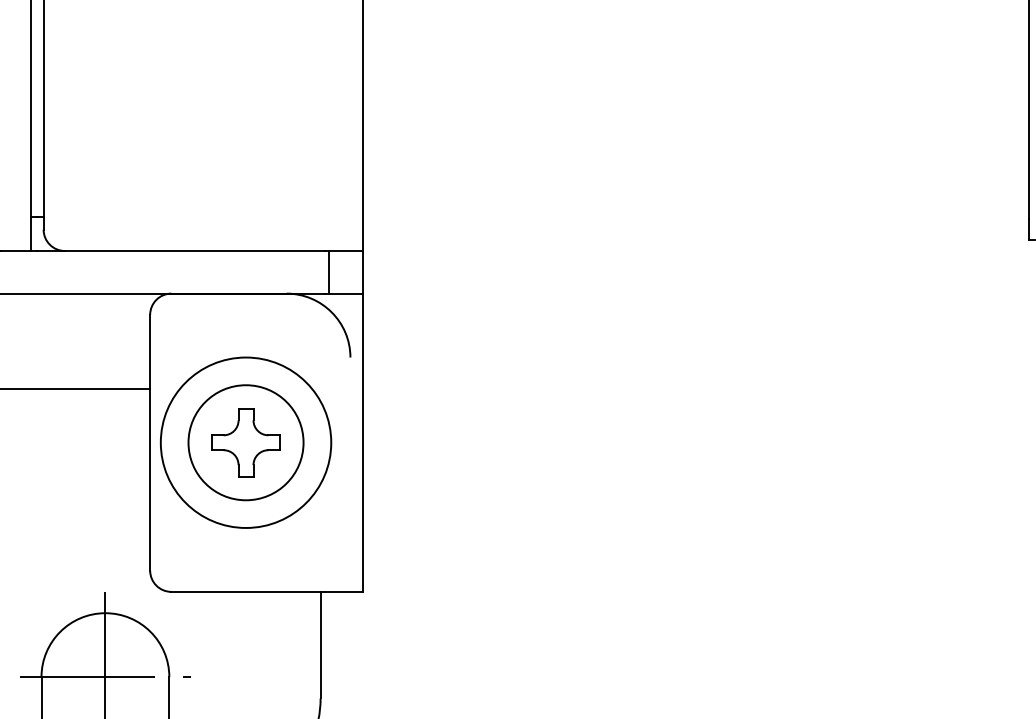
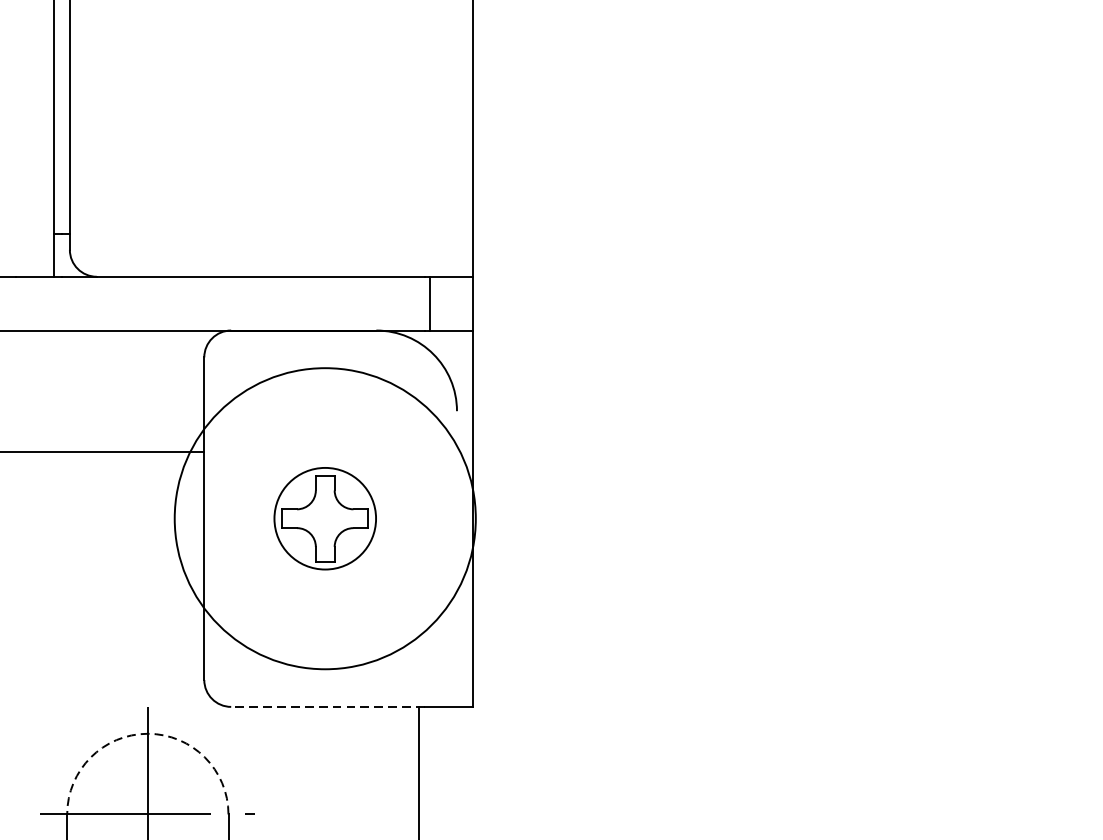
circle: (245, 442) -> (324, 518), size x0.7
circle: (245, 442) -> (324, 518), size x1.4
line: (248, 591) -> (328, 706), solid -> dashed
arc: (105, 613) -> (147, 734), solid -> dashed

